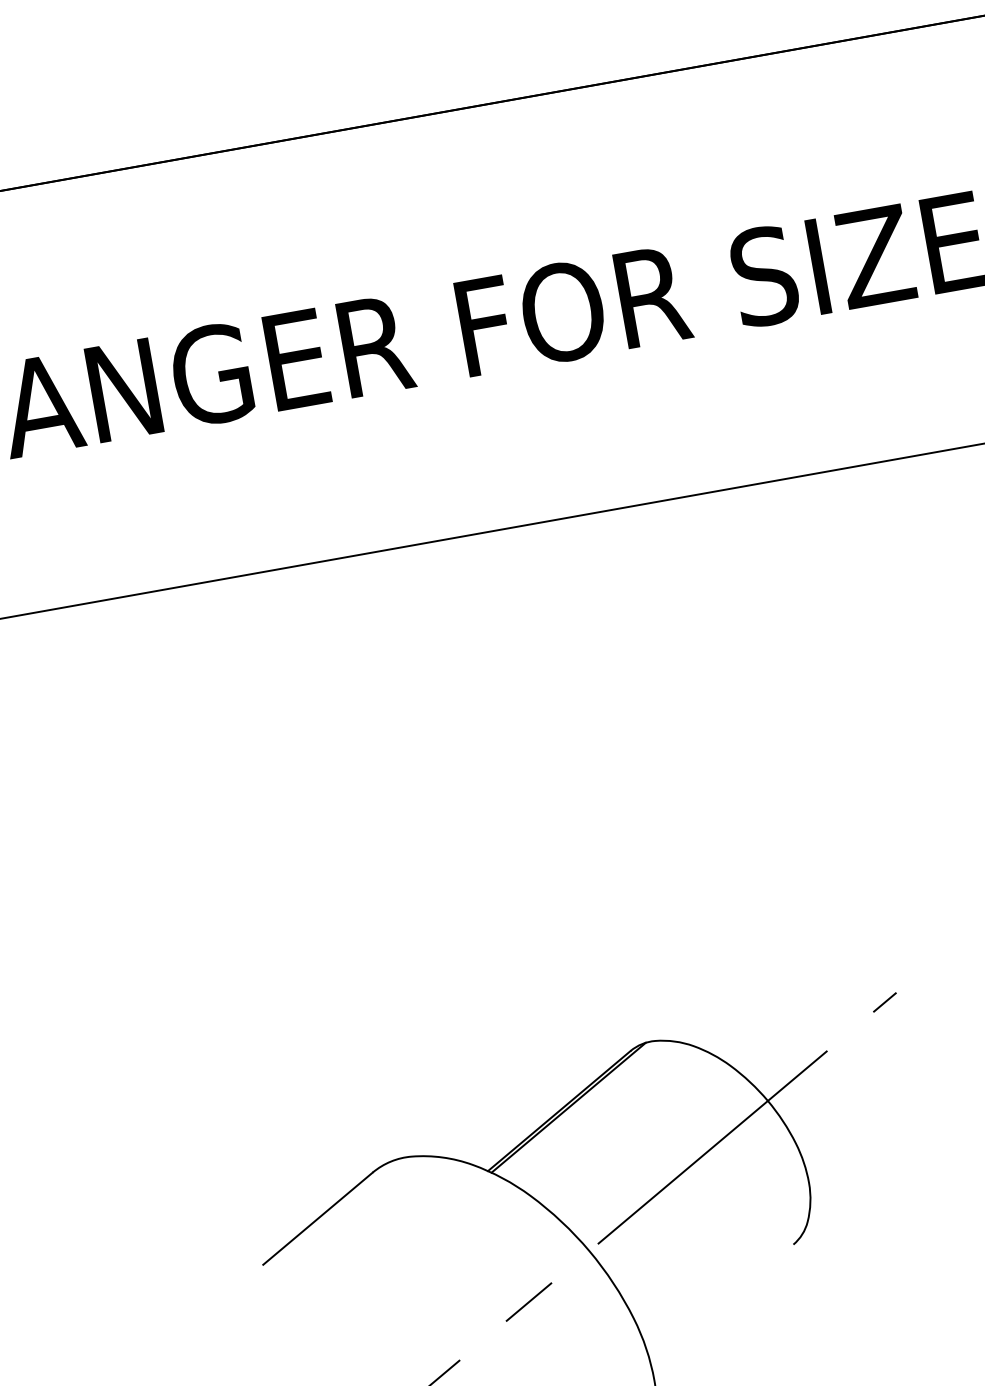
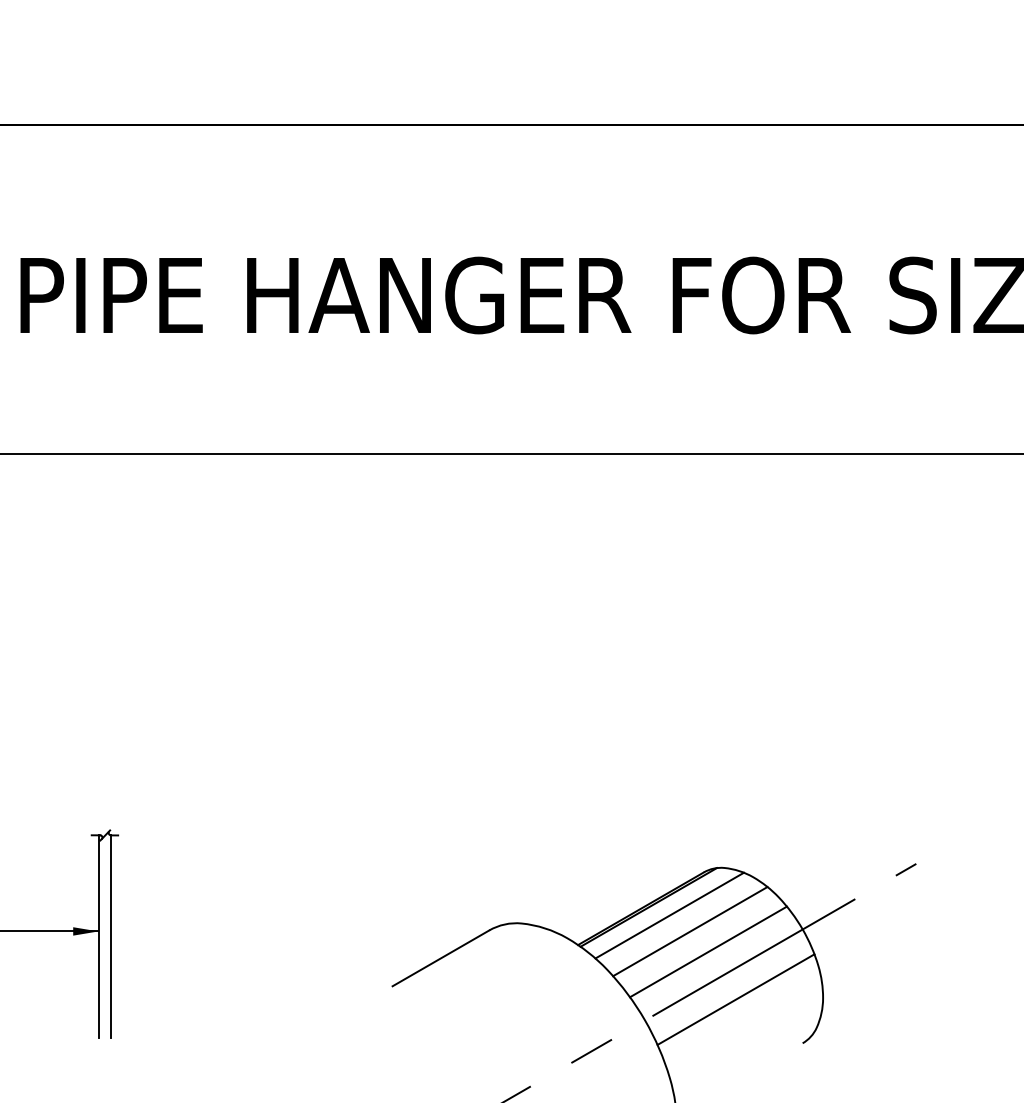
line: (596, 1113) -> (669, 915), added
line: (626, 1128) -> (690, 931), added
line: (653, 1149) -> (708, 951), added
line: (698, 1204) -> (735, 999), added

